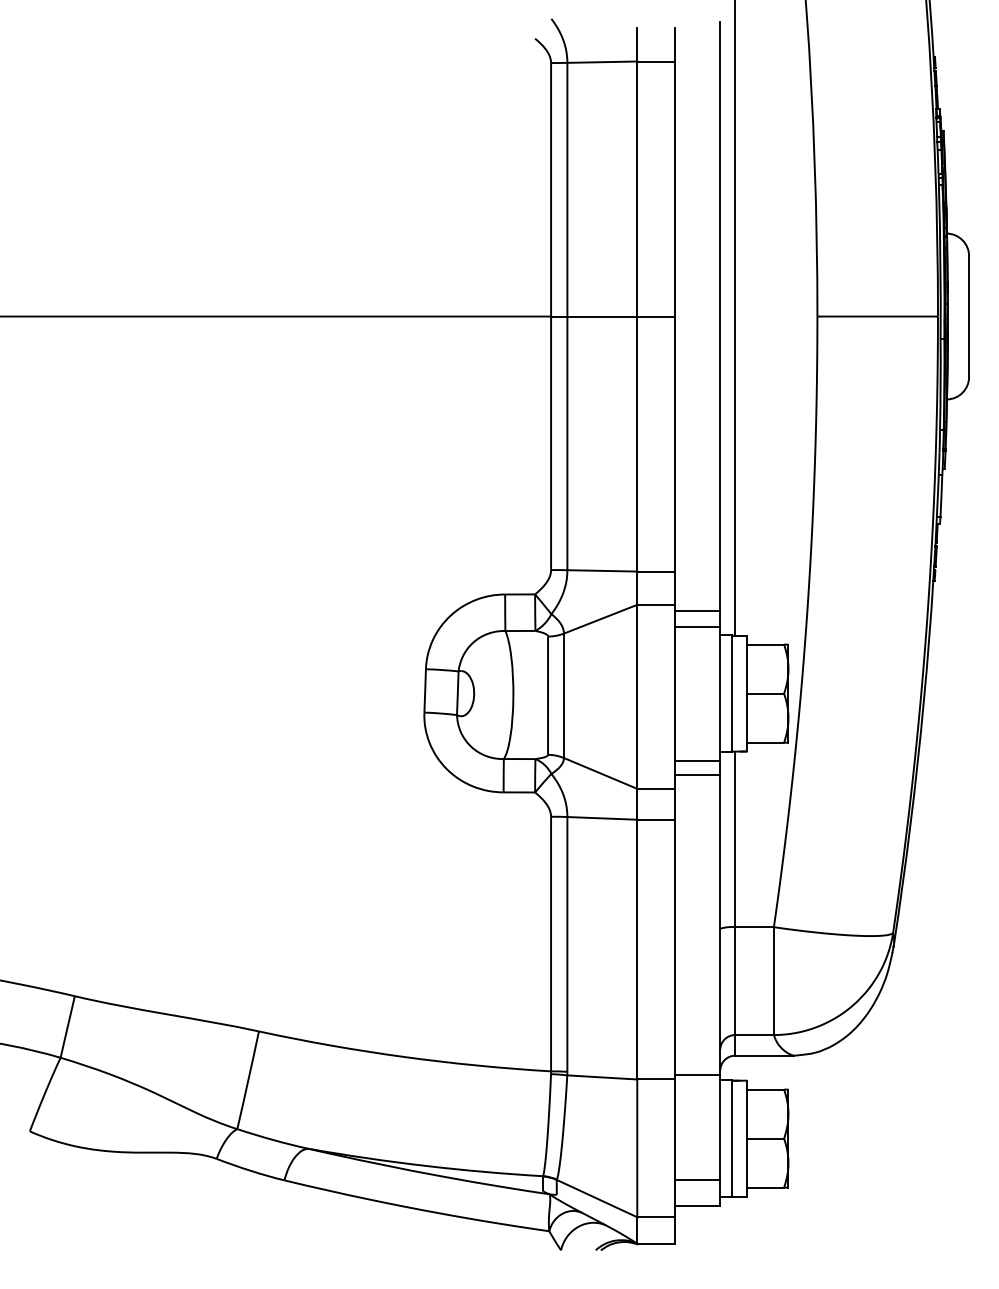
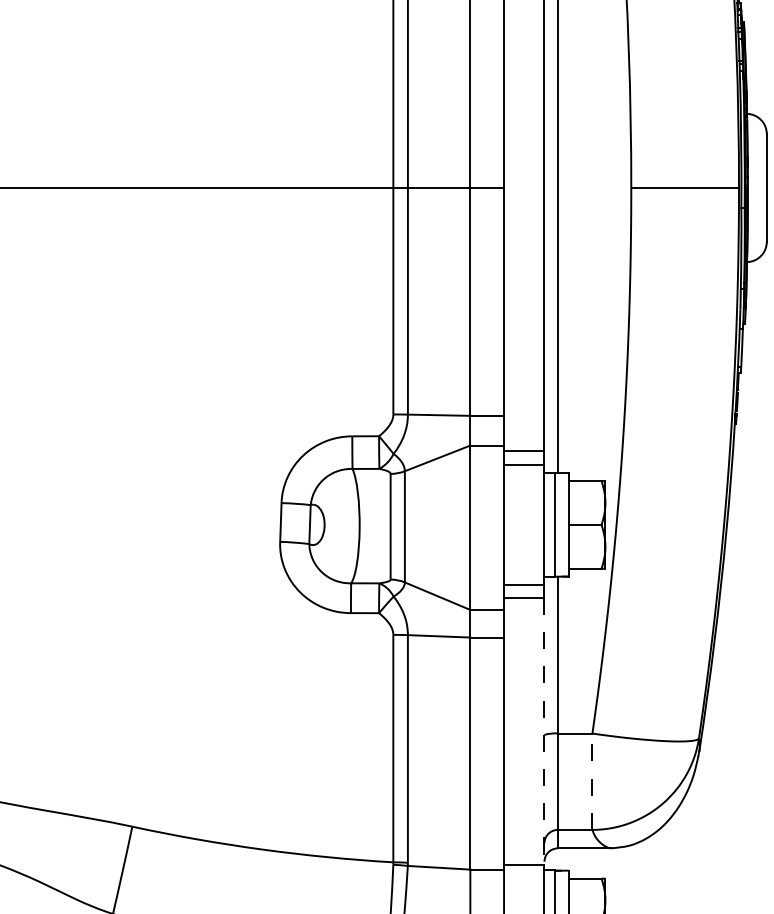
line: (720, 925) -> (544, 732), solid -> dashed
line: (773, 981) -> (592, 782), solid -> dashed

